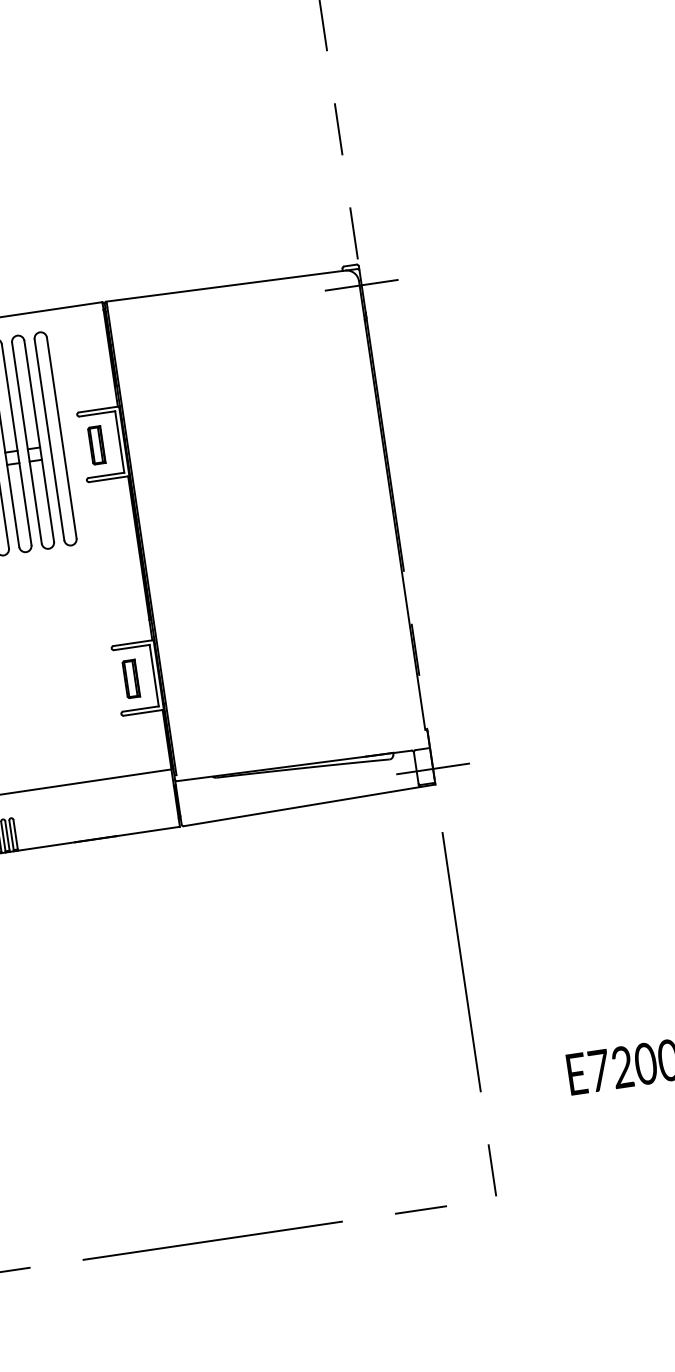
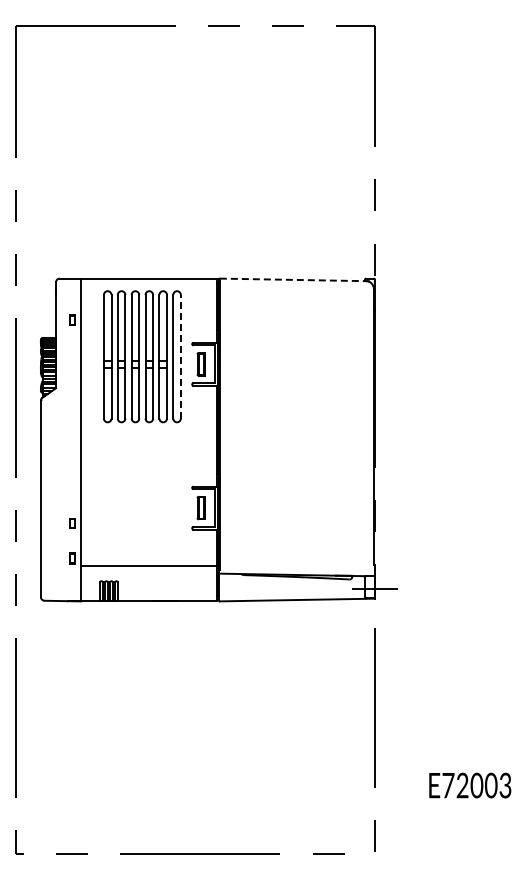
line: (231, 284) -> (296, 279), solid -> dashed
line: (360, 285) -> (374, 291), removed
line: (61, 437) -> (180, 356), solid -> dashed

